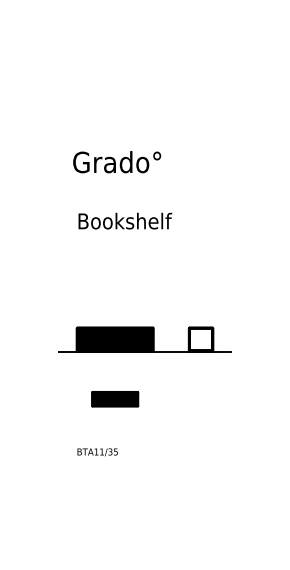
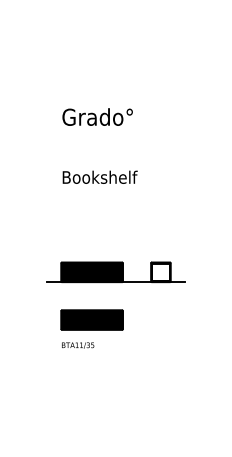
text: (116, 161) -> (97, 116), moved
part: (114, 398) -> (91, 319), size x1.67
text: (98, 452) -> (78, 345), moved

